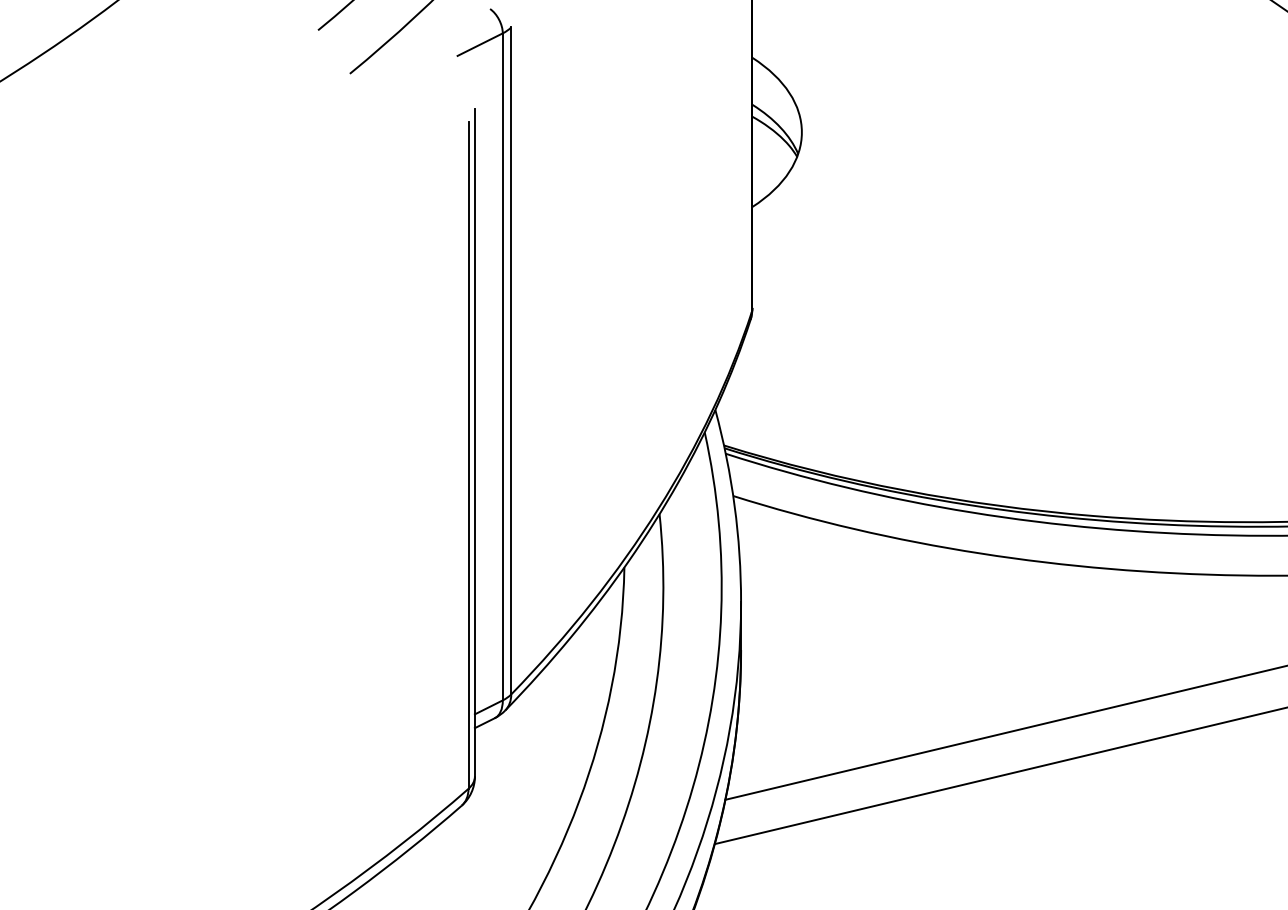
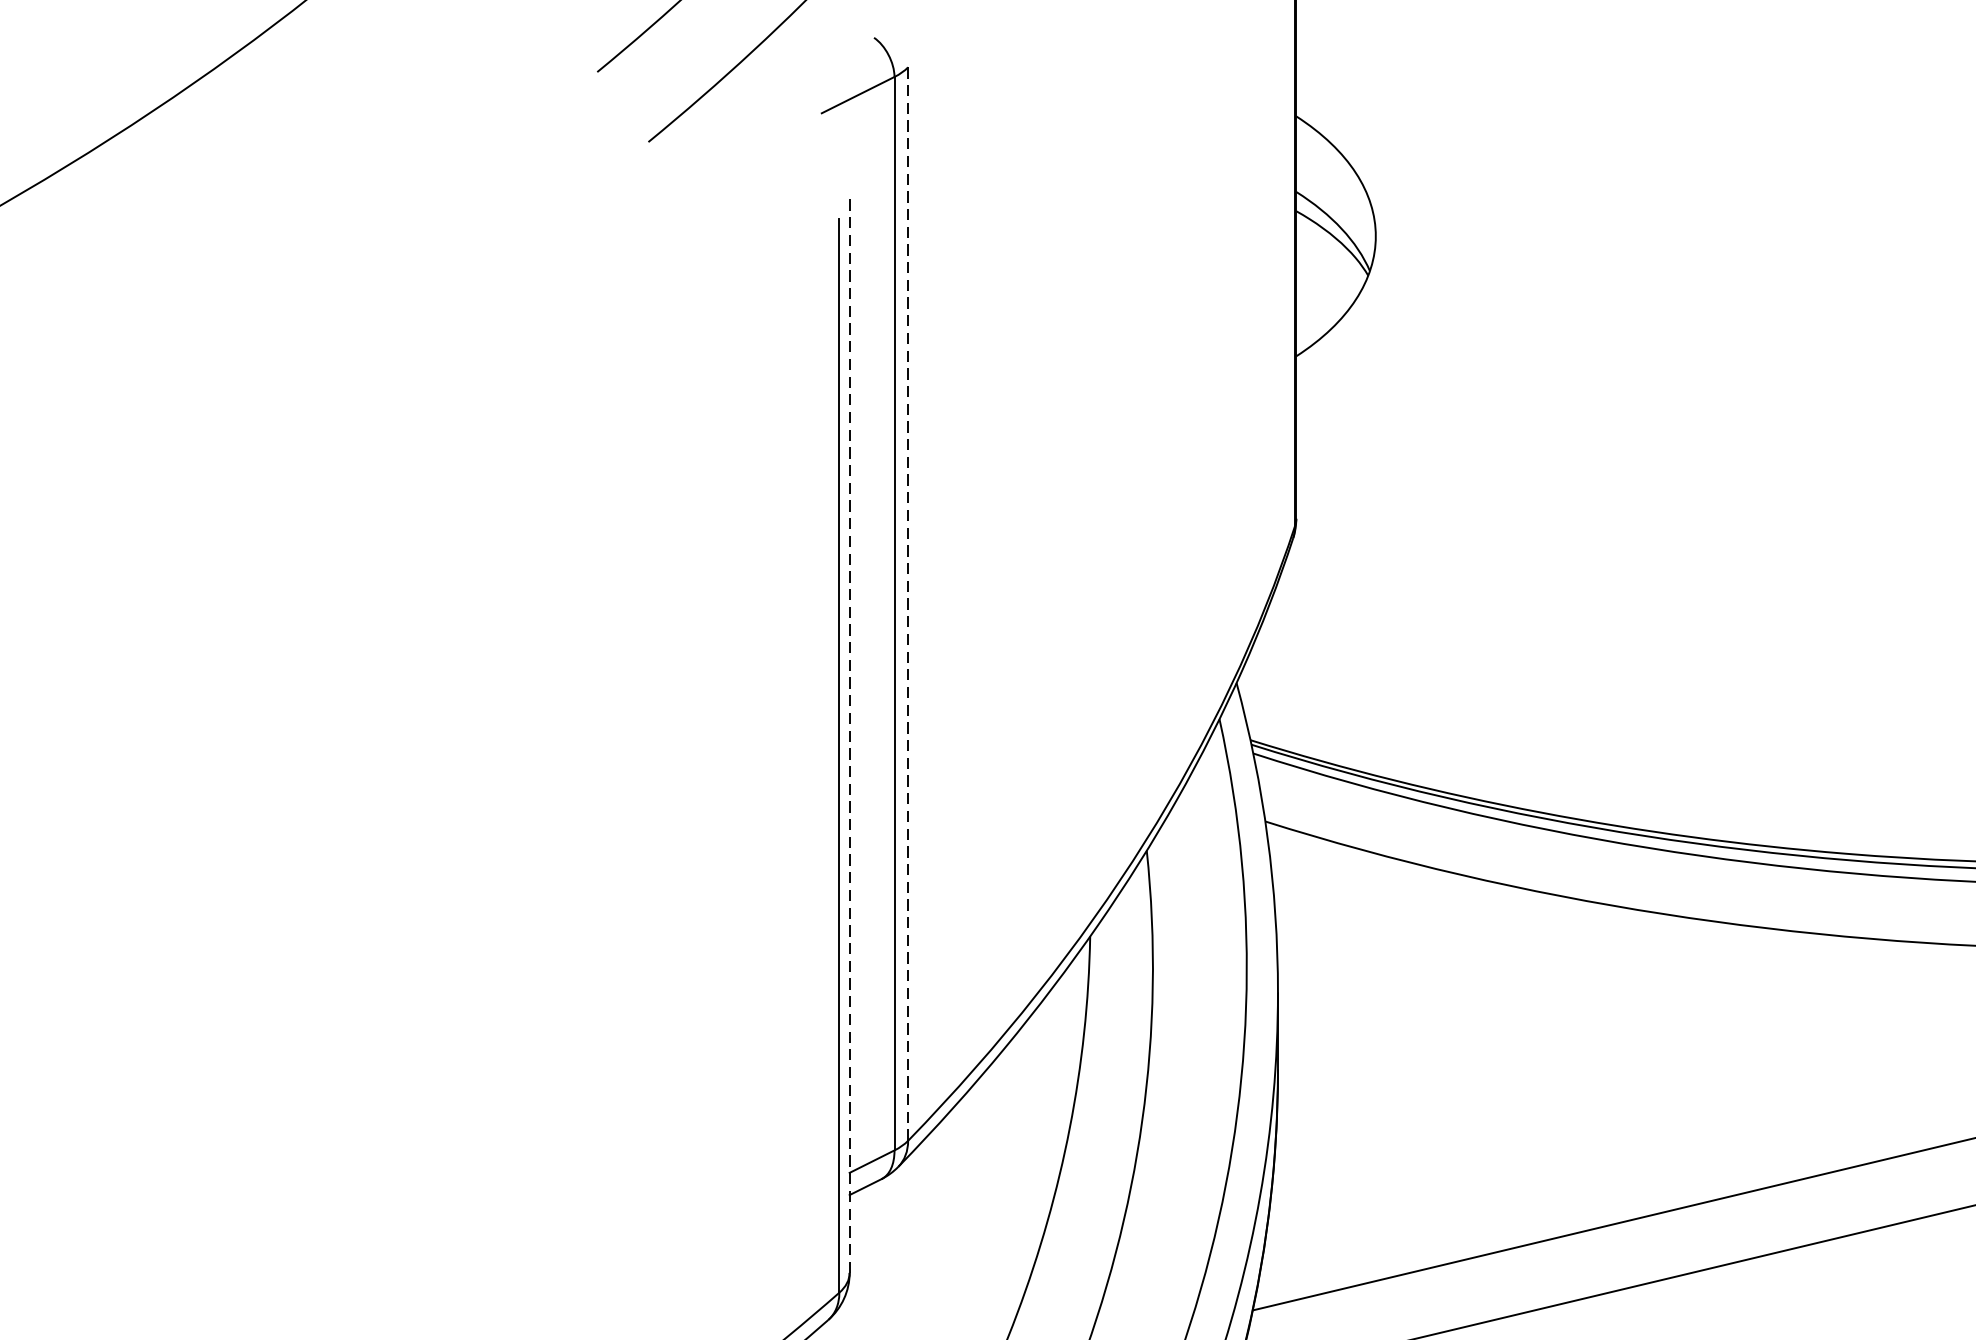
line: (511, 360) -> (908, 603), solid -> dashed
line: (474, 442) -> (848, 735), solid -> dashed

